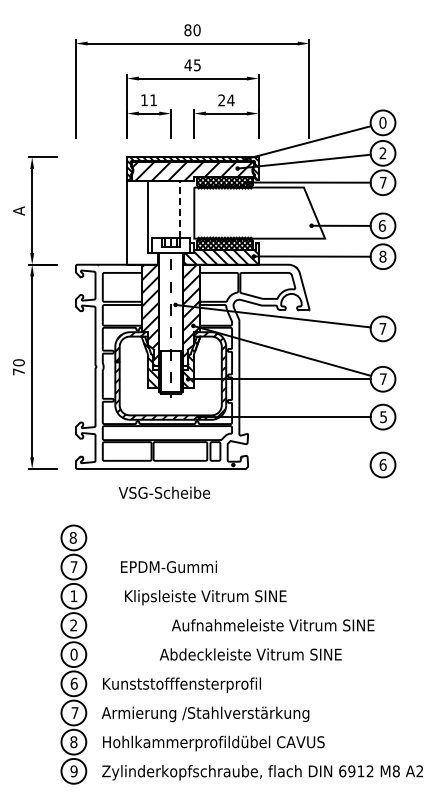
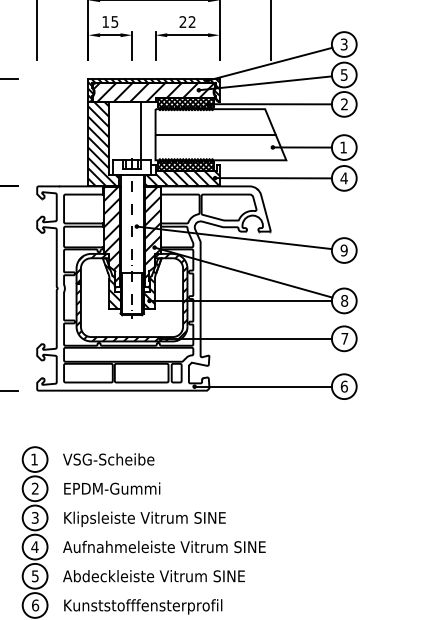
text: (153, 100) -> (114, 22), 11 -> 15
text: (230, 100) -> (191, 22), 24 -> 22
text: (382, 122) -> (343, 44), 0 -> 3
text: (382, 153) -> (343, 75), 2 -> 5
text: (382, 182) -> (343, 104), 7 -> 2
line: (179, 209) -> (140, 131), dashed -> solid
line: (254, 213) -> (215, 135), added
hatch: (142, 222) -> (103, 144), added
text: (381, 225) -> (342, 147), 6 -> 1
text: (382, 256) -> (343, 178), 8 -> 4
text: (382, 328) -> (343, 250), 7 -> 9
text: (382, 379) -> (343, 301), 7 -> 8
text: (383, 417) -> (344, 339), 5 -> 7
line: (301, 465) -> (262, 387), added
text: (164, 492) -> (108, 459), moved
text: (72, 537) -> (33, 459), 8 -> 1
text: (73, 566) -> (34, 488), 7 -> 2
text: (168, 566) -> (111, 488), moved
text: (73, 596) -> (34, 518), 1 -> 3
text: (205, 597) -> (144, 519), moved
text: (73, 625) -> (34, 547), 2 -> 4
text: (273, 625) -> (164, 547), moved
text: (73, 654) -> (34, 576), 0 -> 5
text: (250, 654) -> (153, 576), moved

